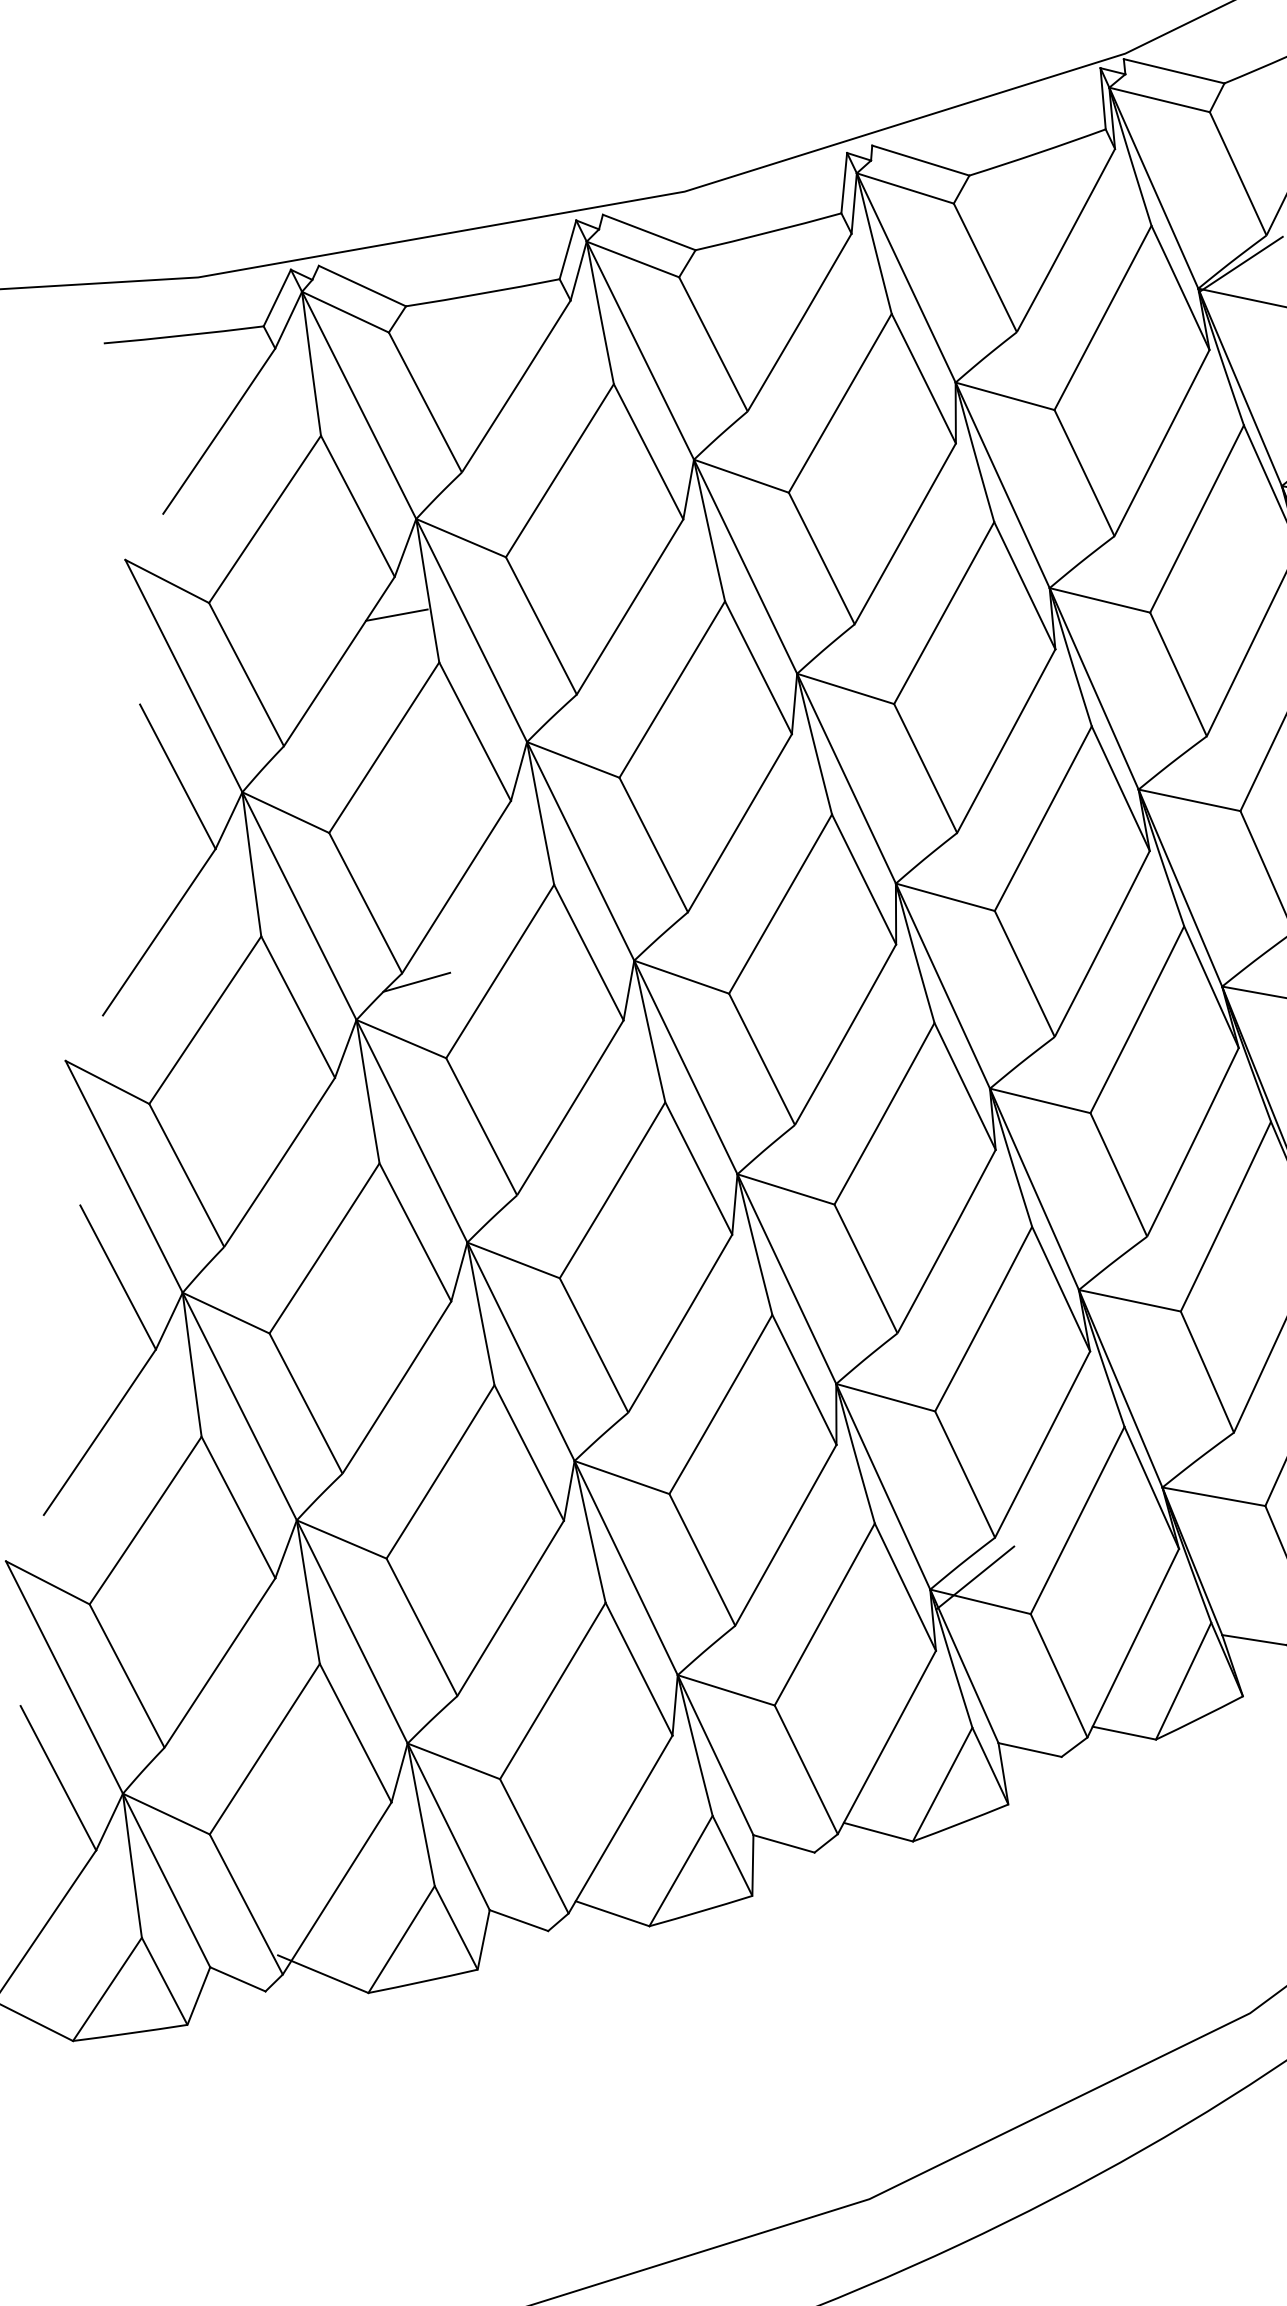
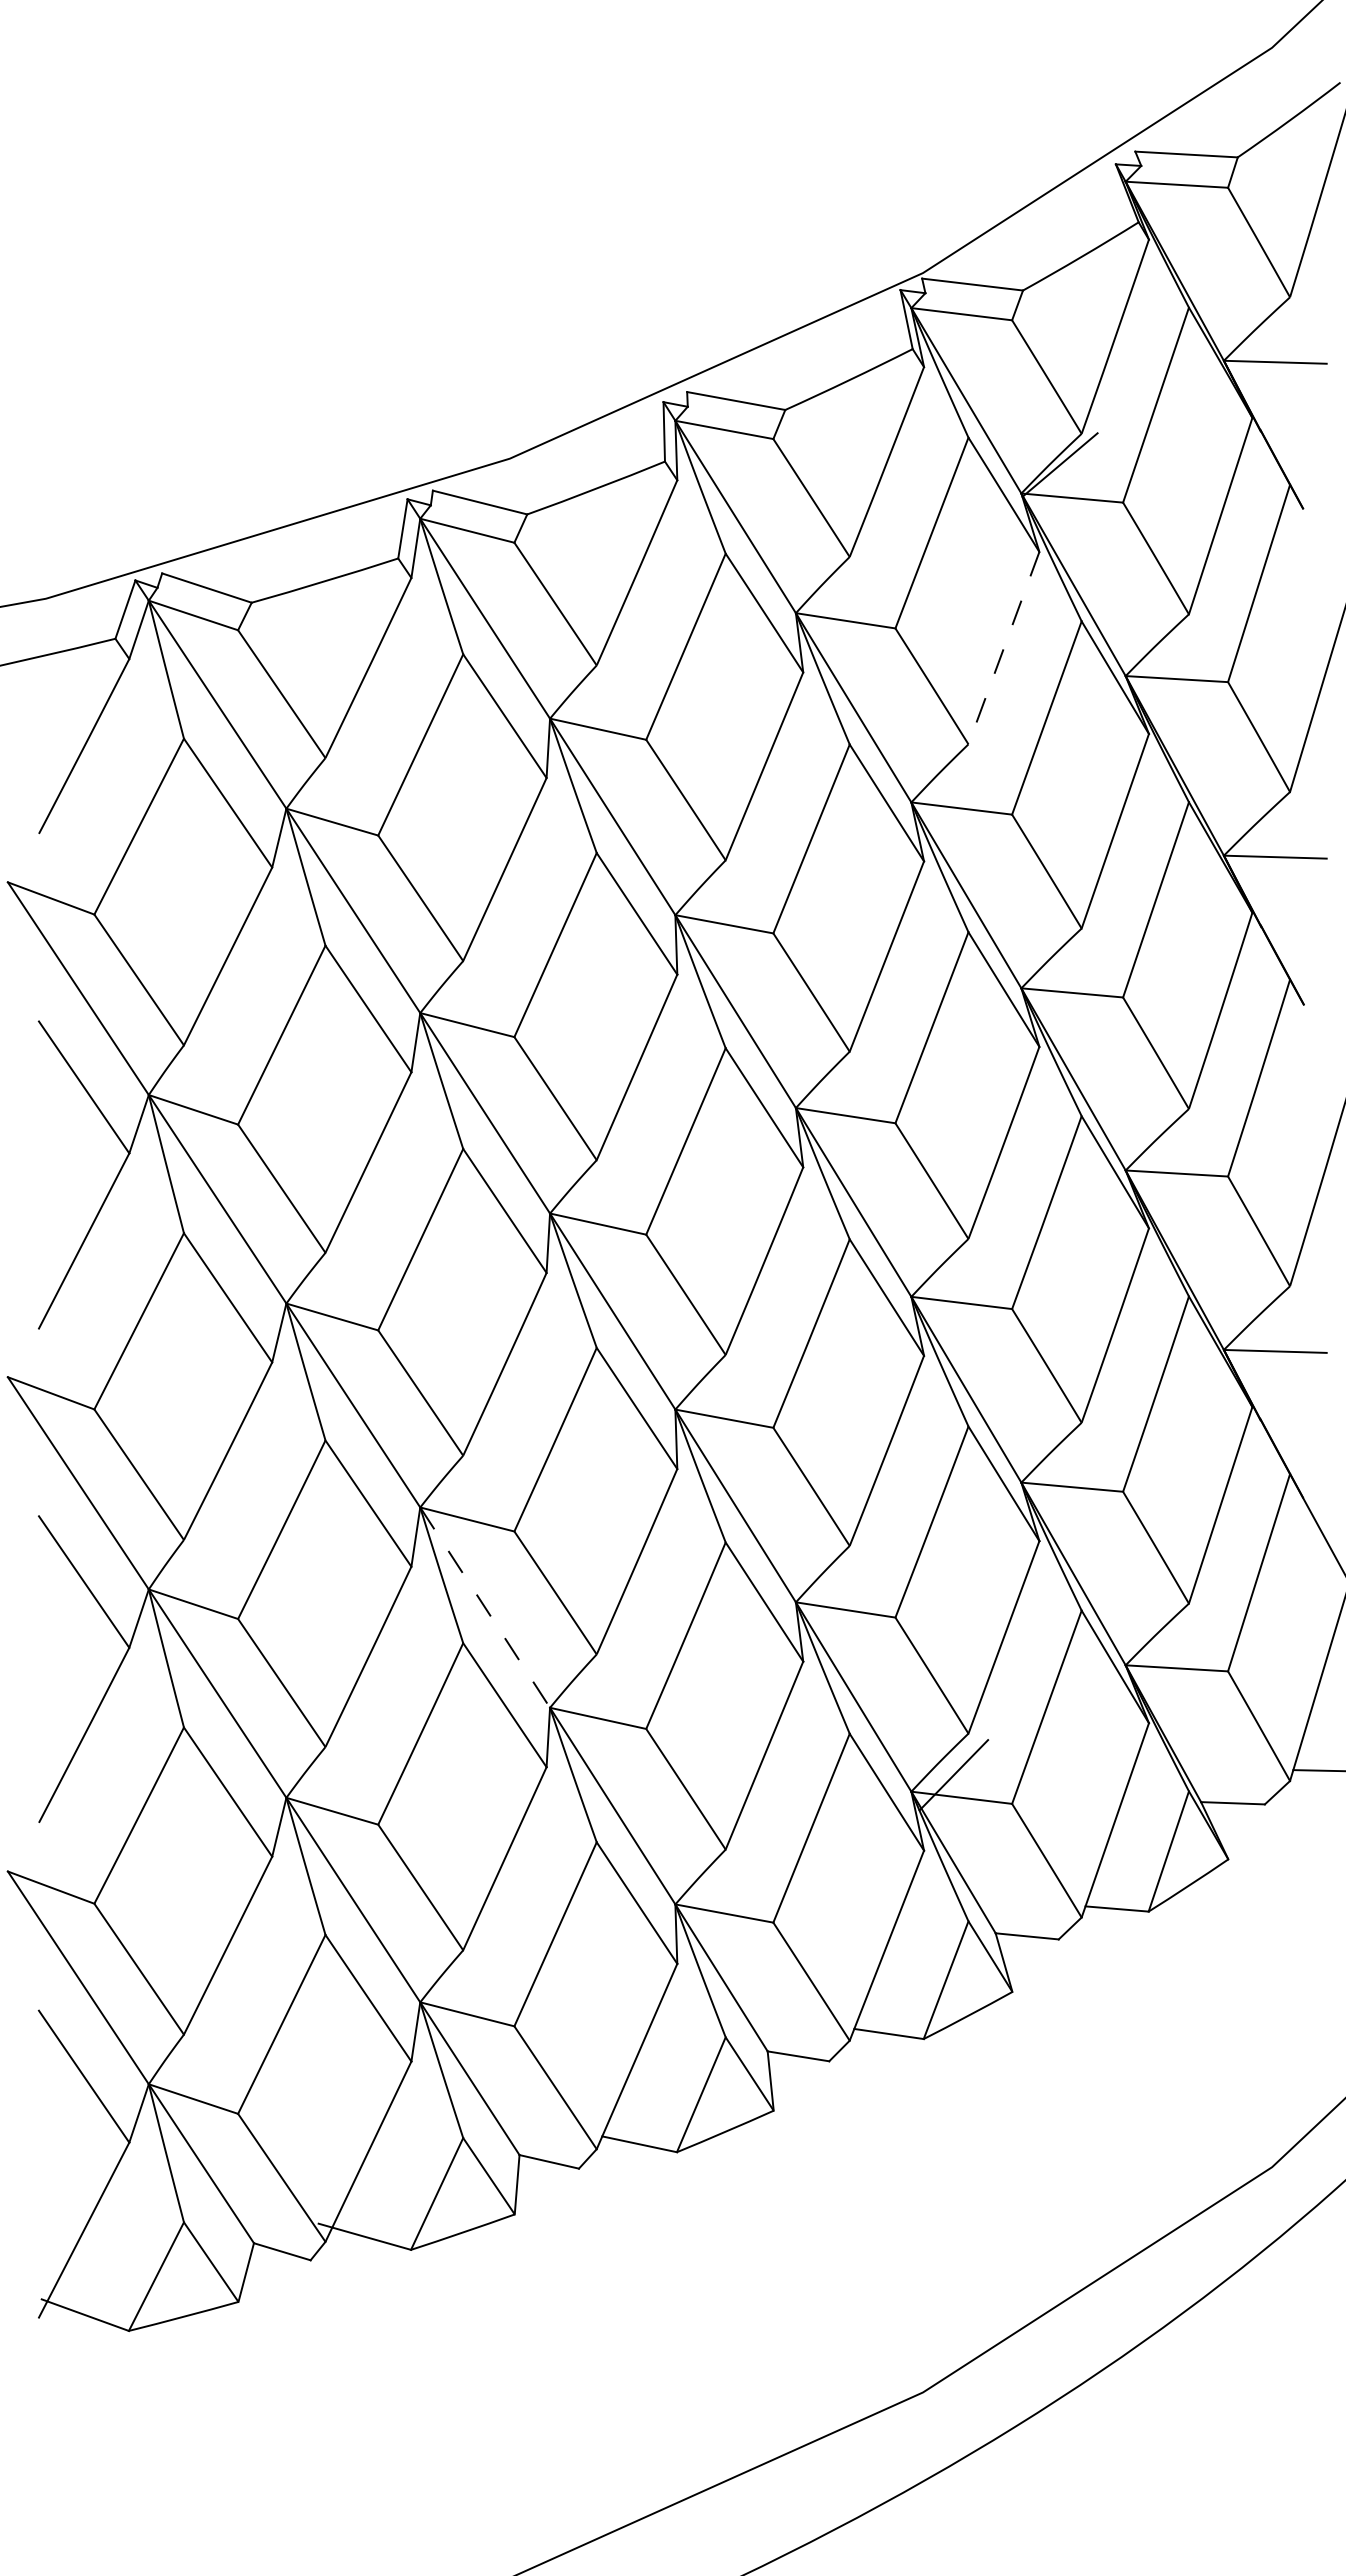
line: (1161, 443) -> (1003, 648), solid -> dashed
line: (396, 615) -> (278, 904), removed
line: (416, 981) -> (340, 1259), removed
line: (521, 1352) -> (485, 1608), solid -> dashed

